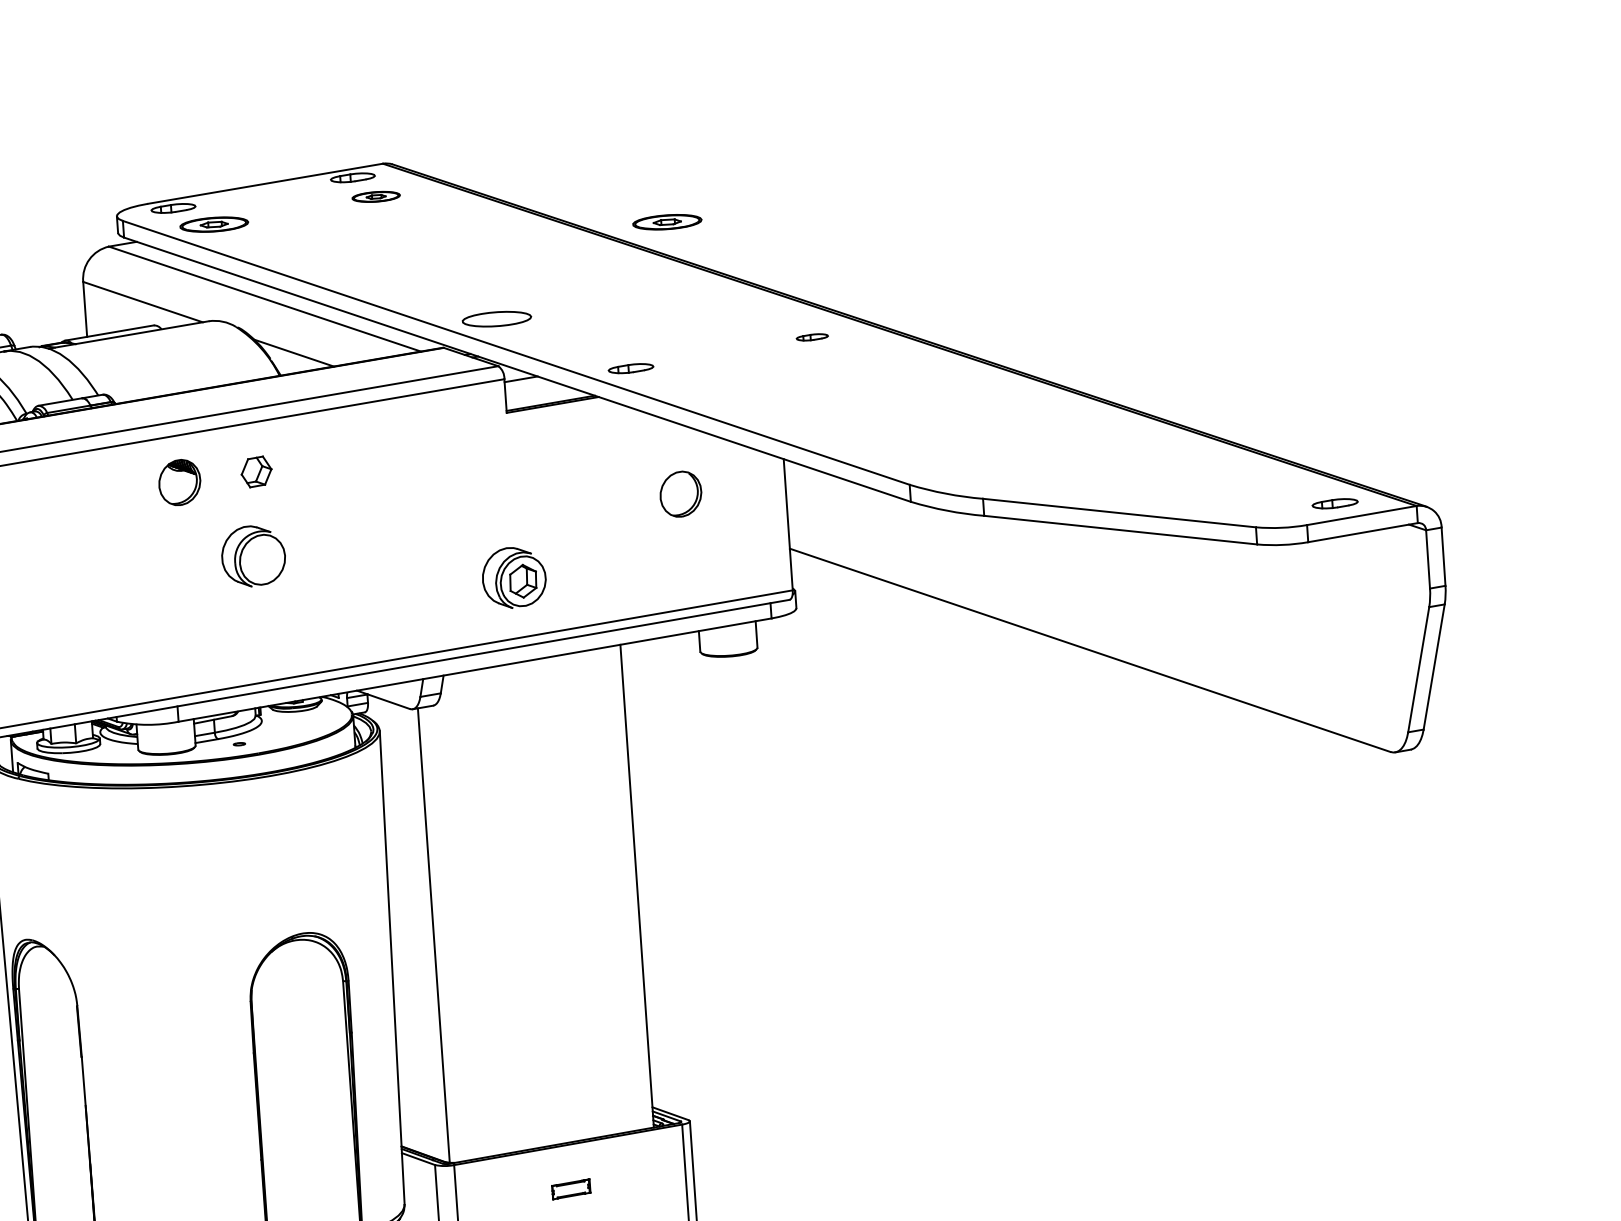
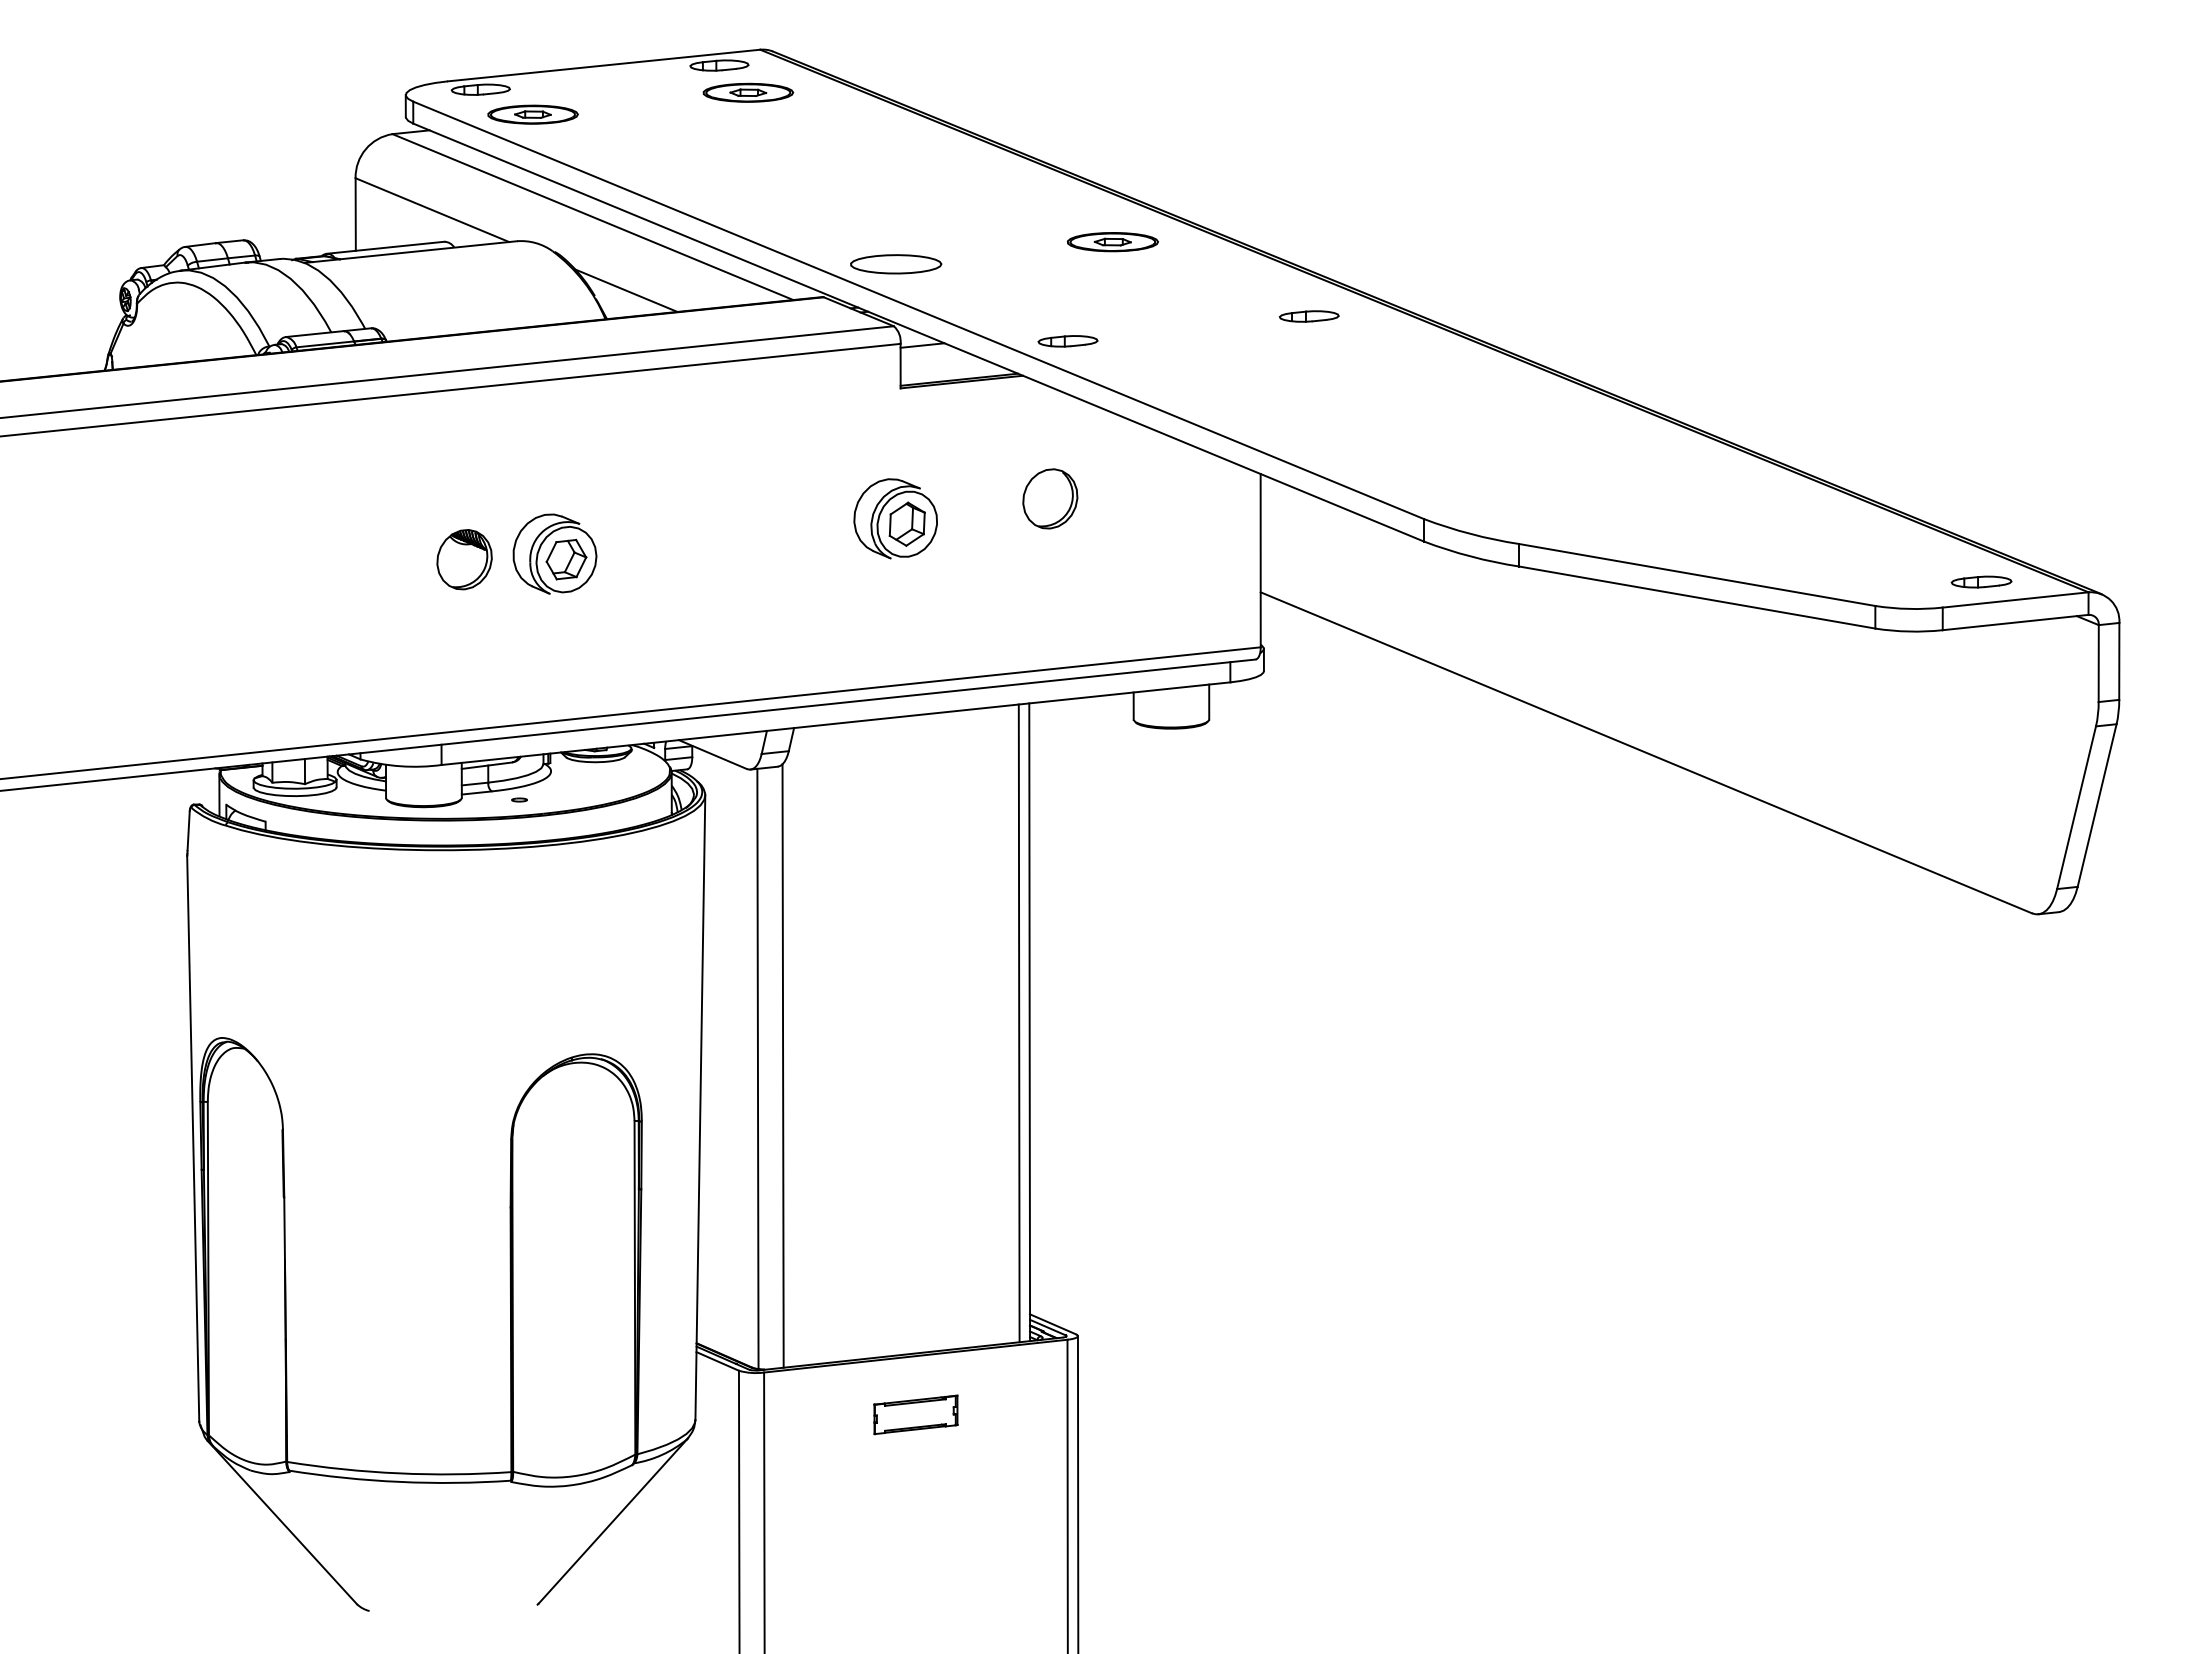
part: (376, 196) -> (748, 92), size x1.43
part: (667, 222) -> (1112, 242), moved
part: (811, 337) -> (1308, 316), size x1.43
part: (256, 471) -> (566, 559), moved
part: (179, 482) -> (464, 559), moved
part: (681, 493) -> (1050, 498), moved
part: (514, 577) -> (895, 518), moved
line: (628, 887) -> (1018, 1023), added
line: (452, 931) -> (782, 1065), added
part: (570, 1189) -> (915, 1414), size x1.67

